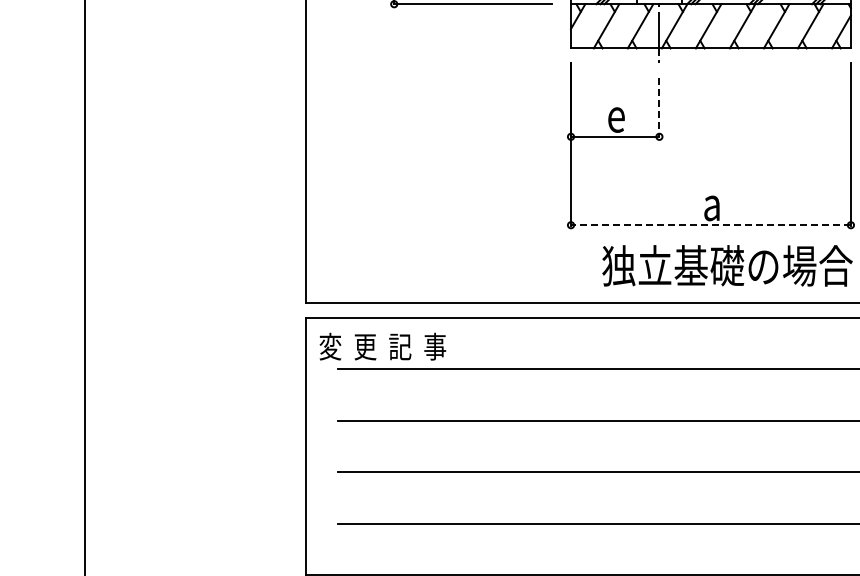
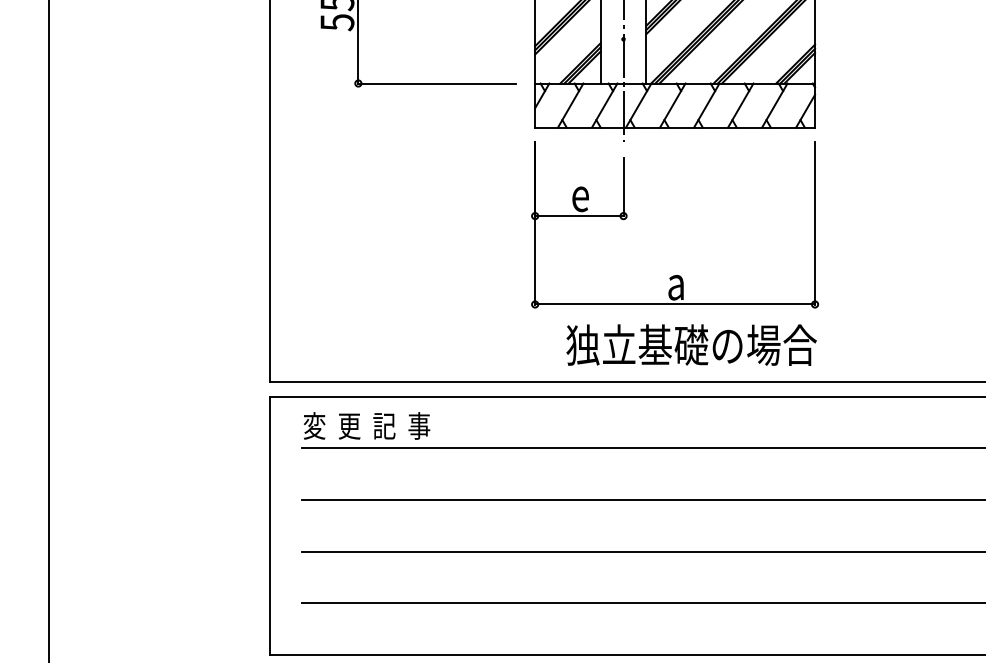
line: (659, 108) -> (623, 187), dashed -> solid
line: (711, 225) -> (675, 304), dashed -> solid
text: (383, 346) -> (367, 425), moved

